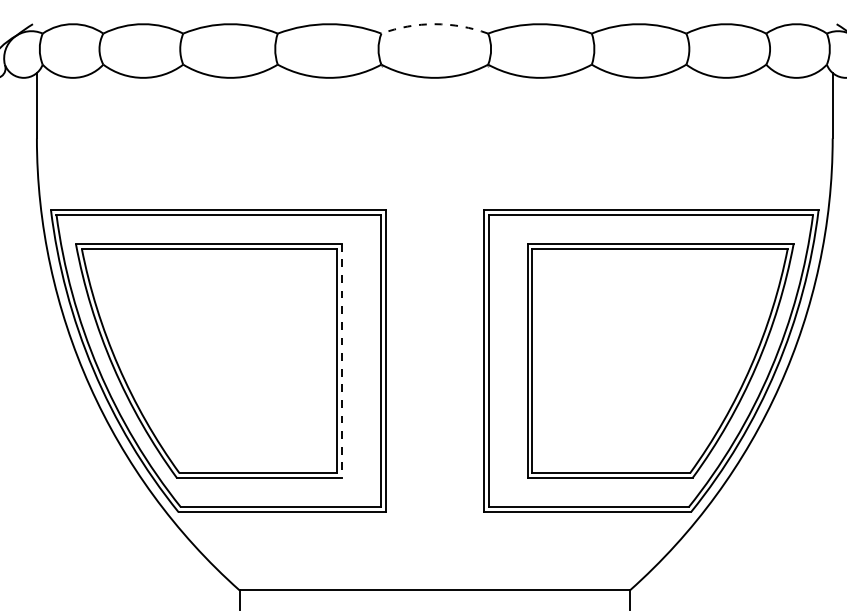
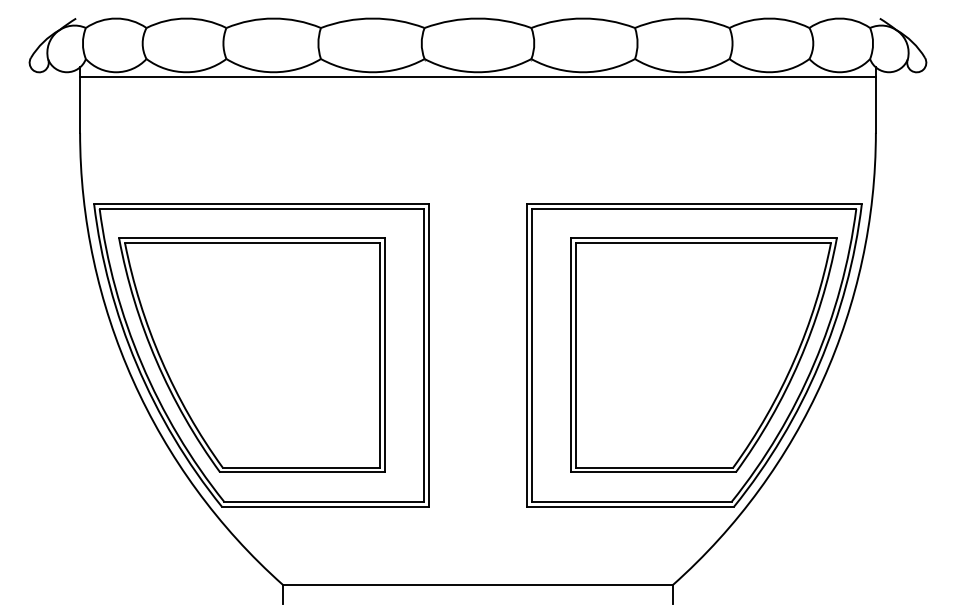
arc: (435, 24) -> (478, 18), dashed -> solid
line: (434, 83) -> (477, 77), added
line: (342, 361) -> (385, 355), dashed -> solid

